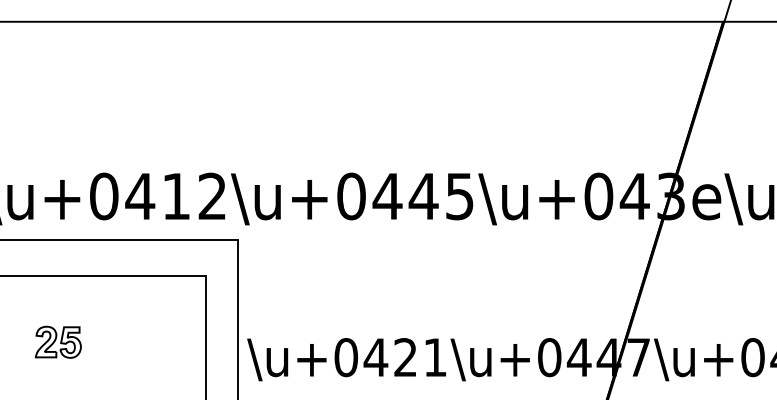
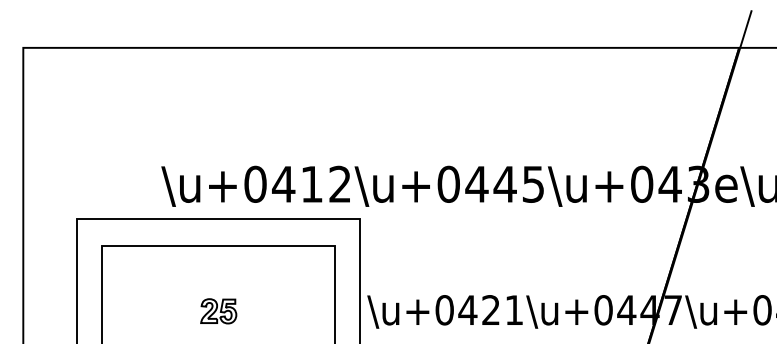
part: (58, 342) -> (218, 311), moved

